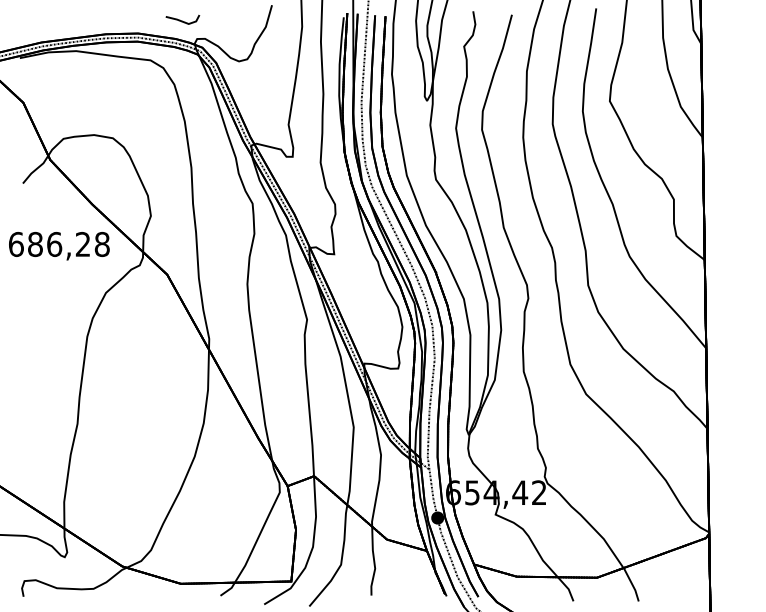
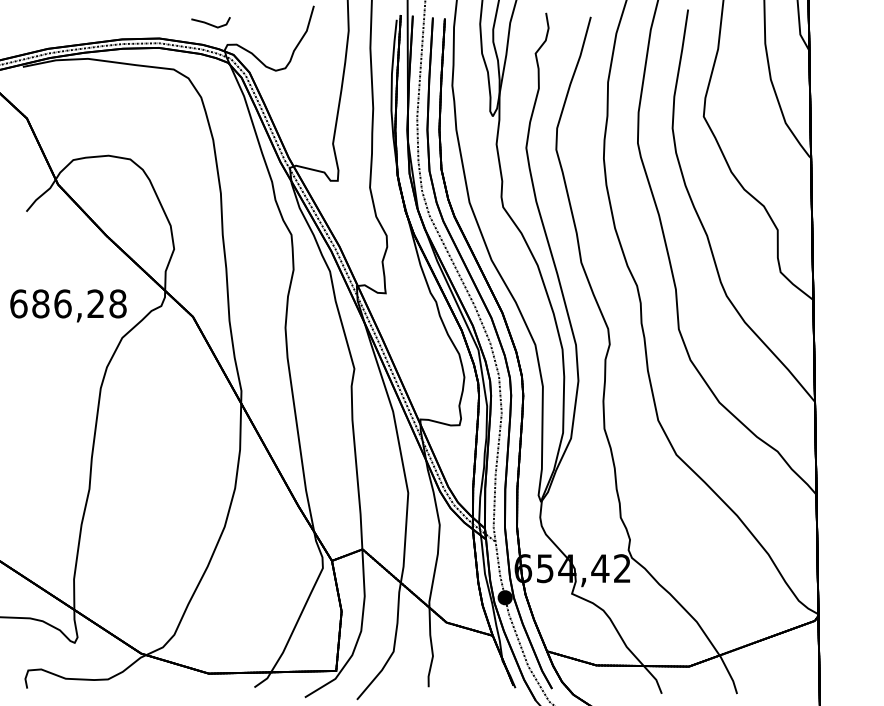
text: (59, 246) -> (68, 306), moved

